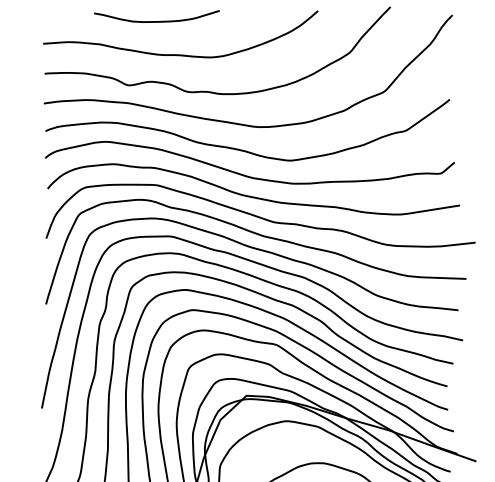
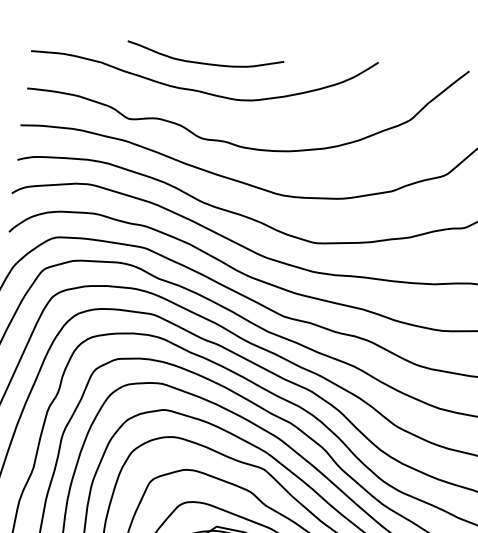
curve: (156, 21) -> (203, 63), moved

